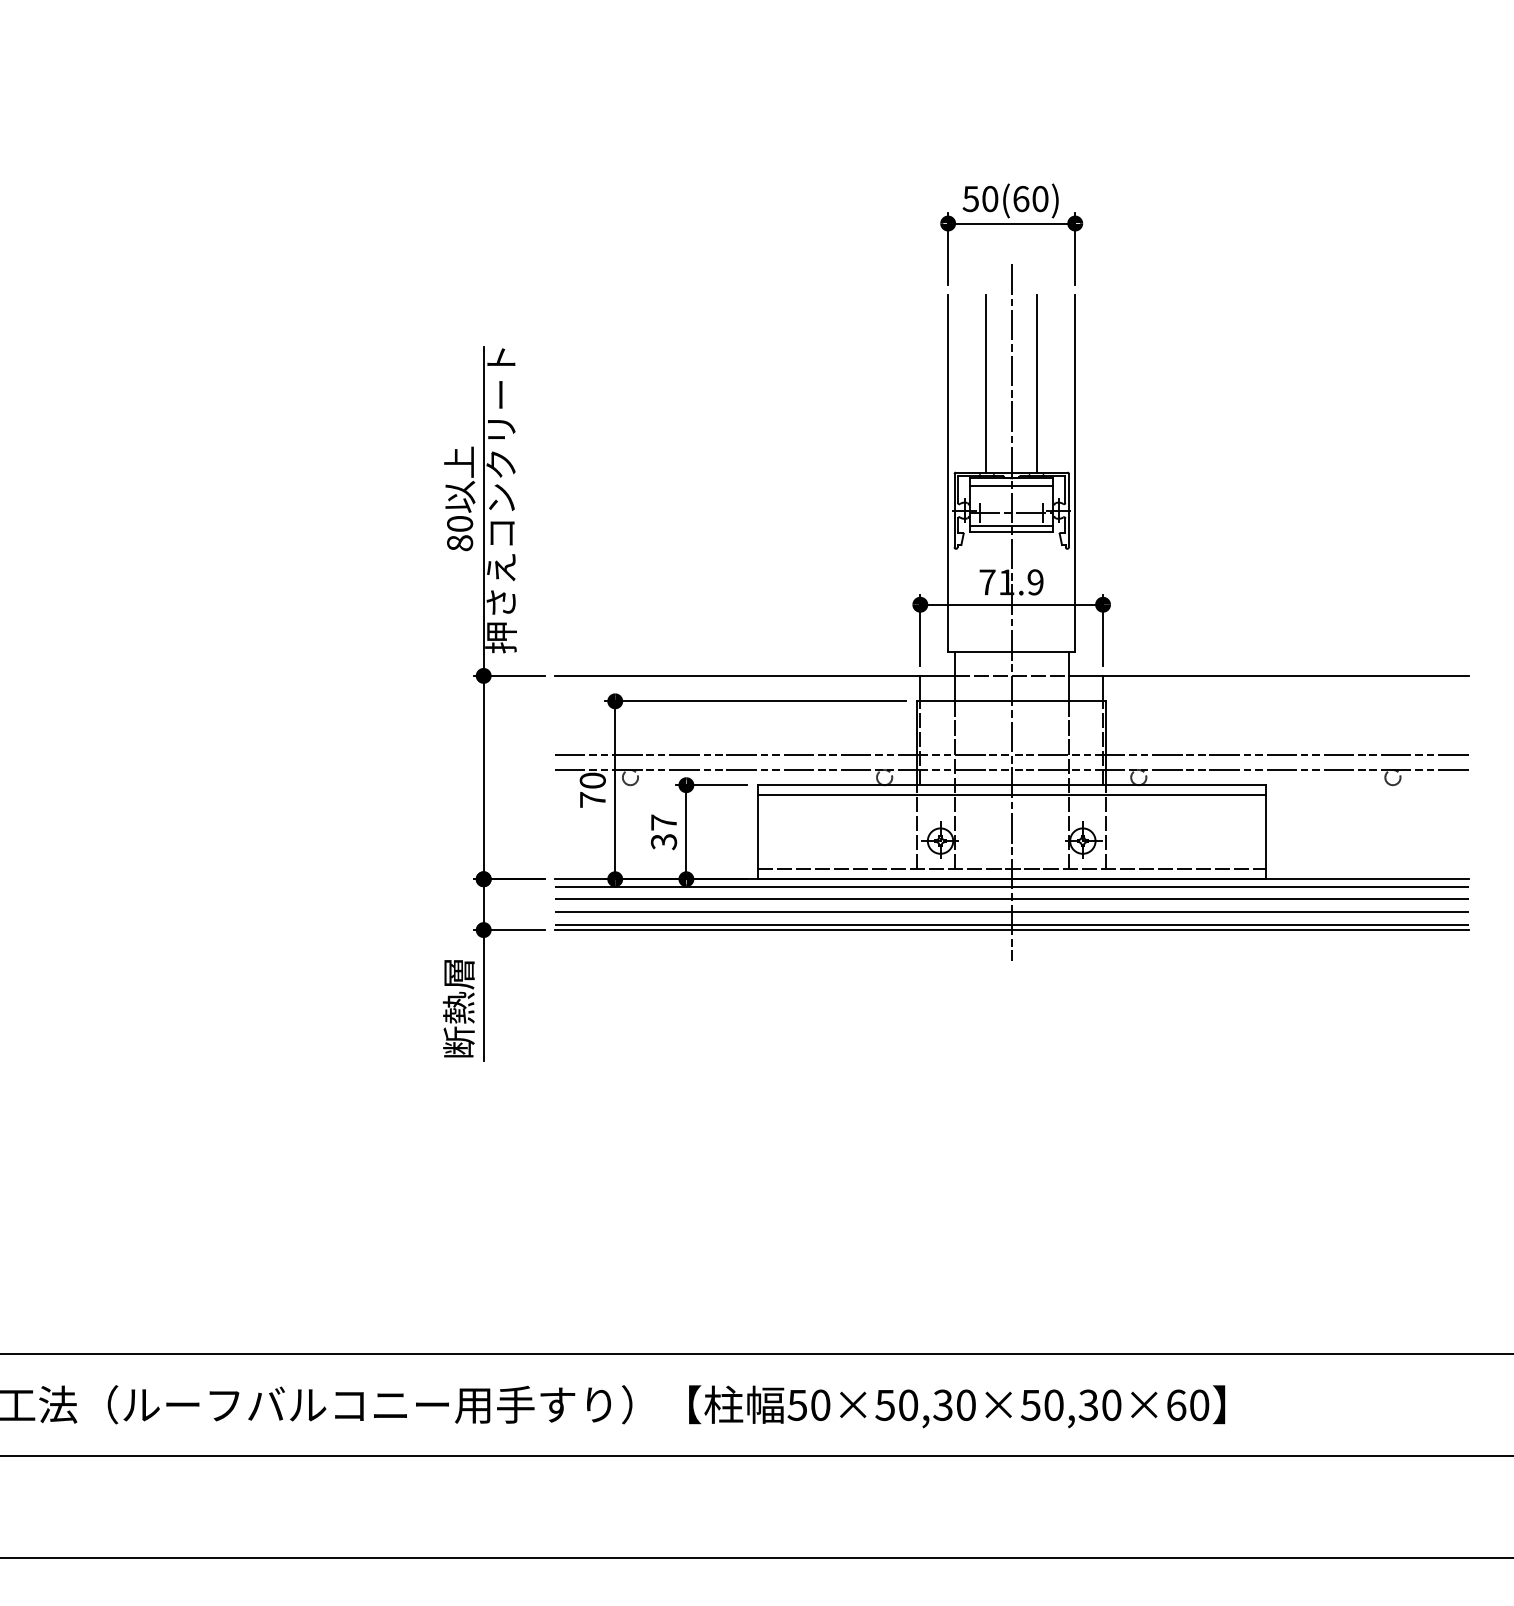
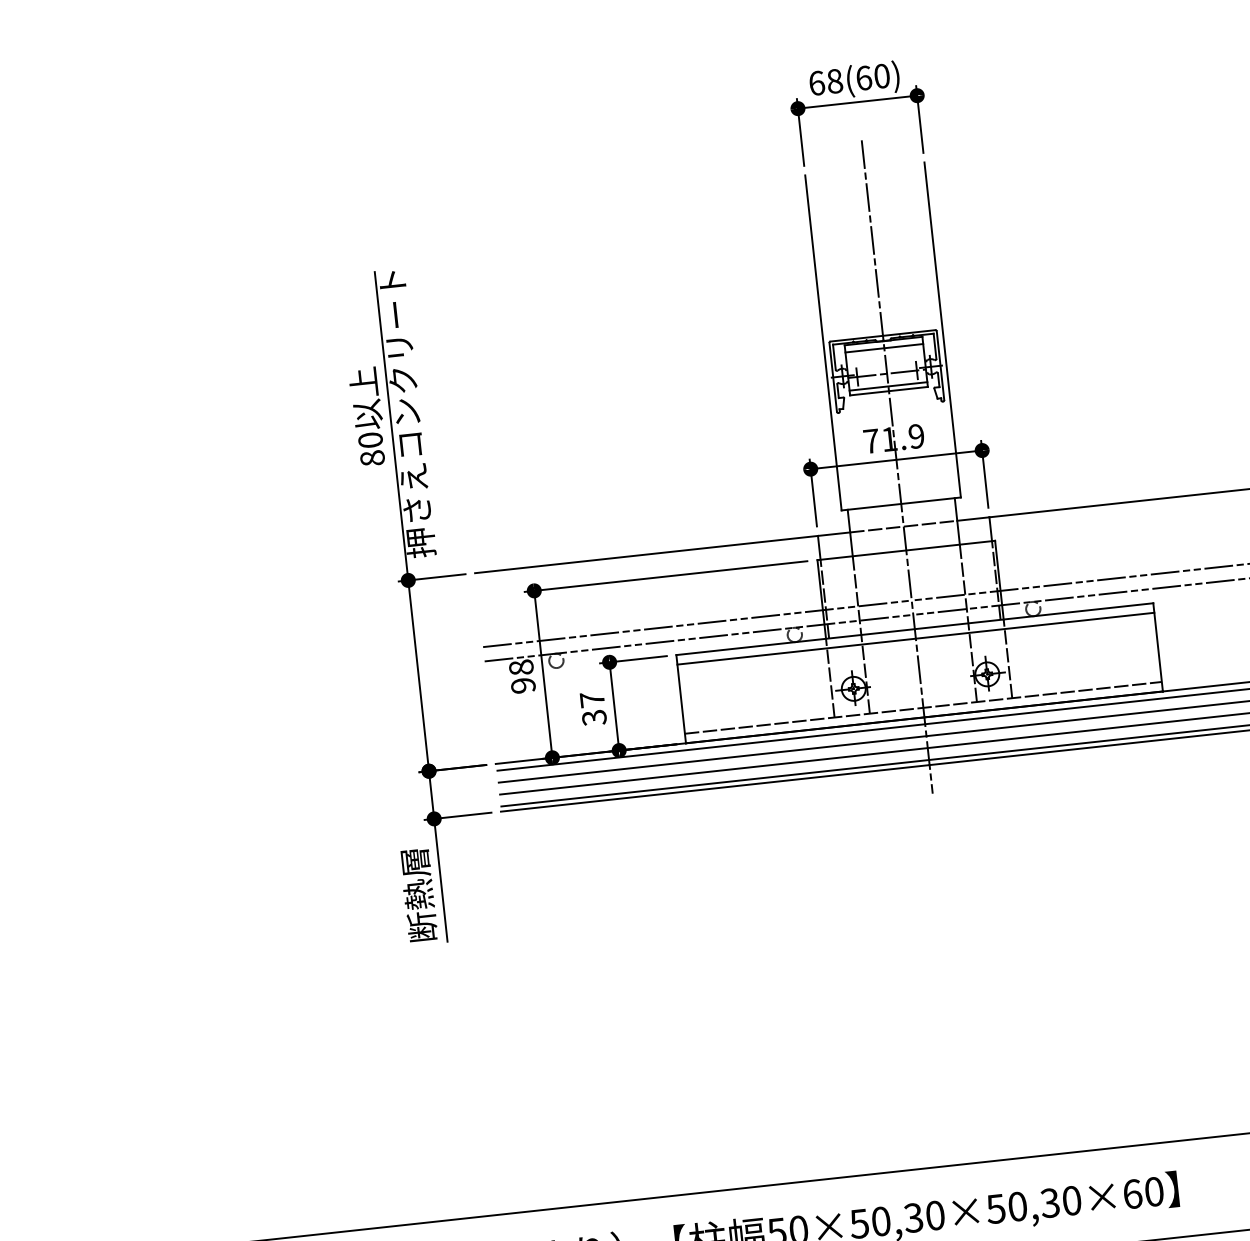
text: (980, 198) -> (825, 81), 50(60) -> 68(60)
line: (986, 383) -> (850, 254), removed
line: (1037, 383) -> (898, 249), removed
text: (592, 789) -> (521, 675), 70 -> 98

